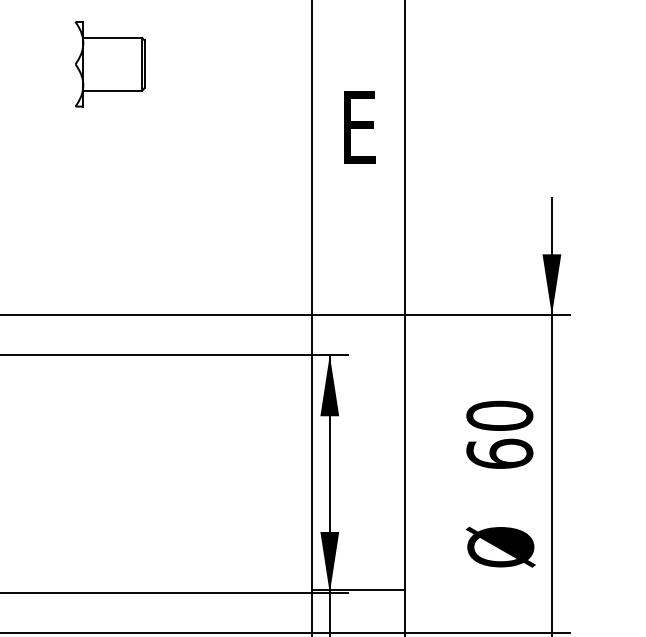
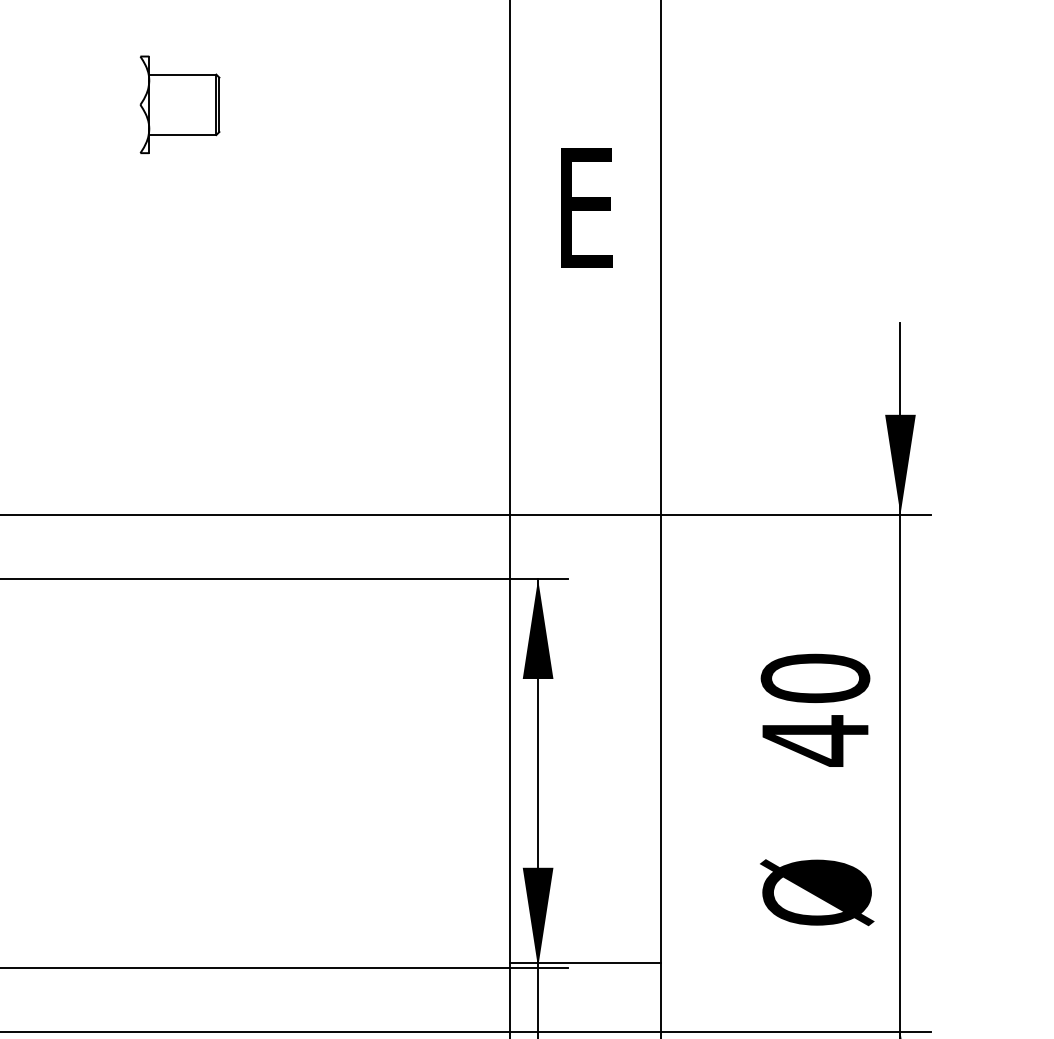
part: (110, 64) -> (180, 105), size x0.7
text: (499, 454) -> (814, 741), 60 -> 40

